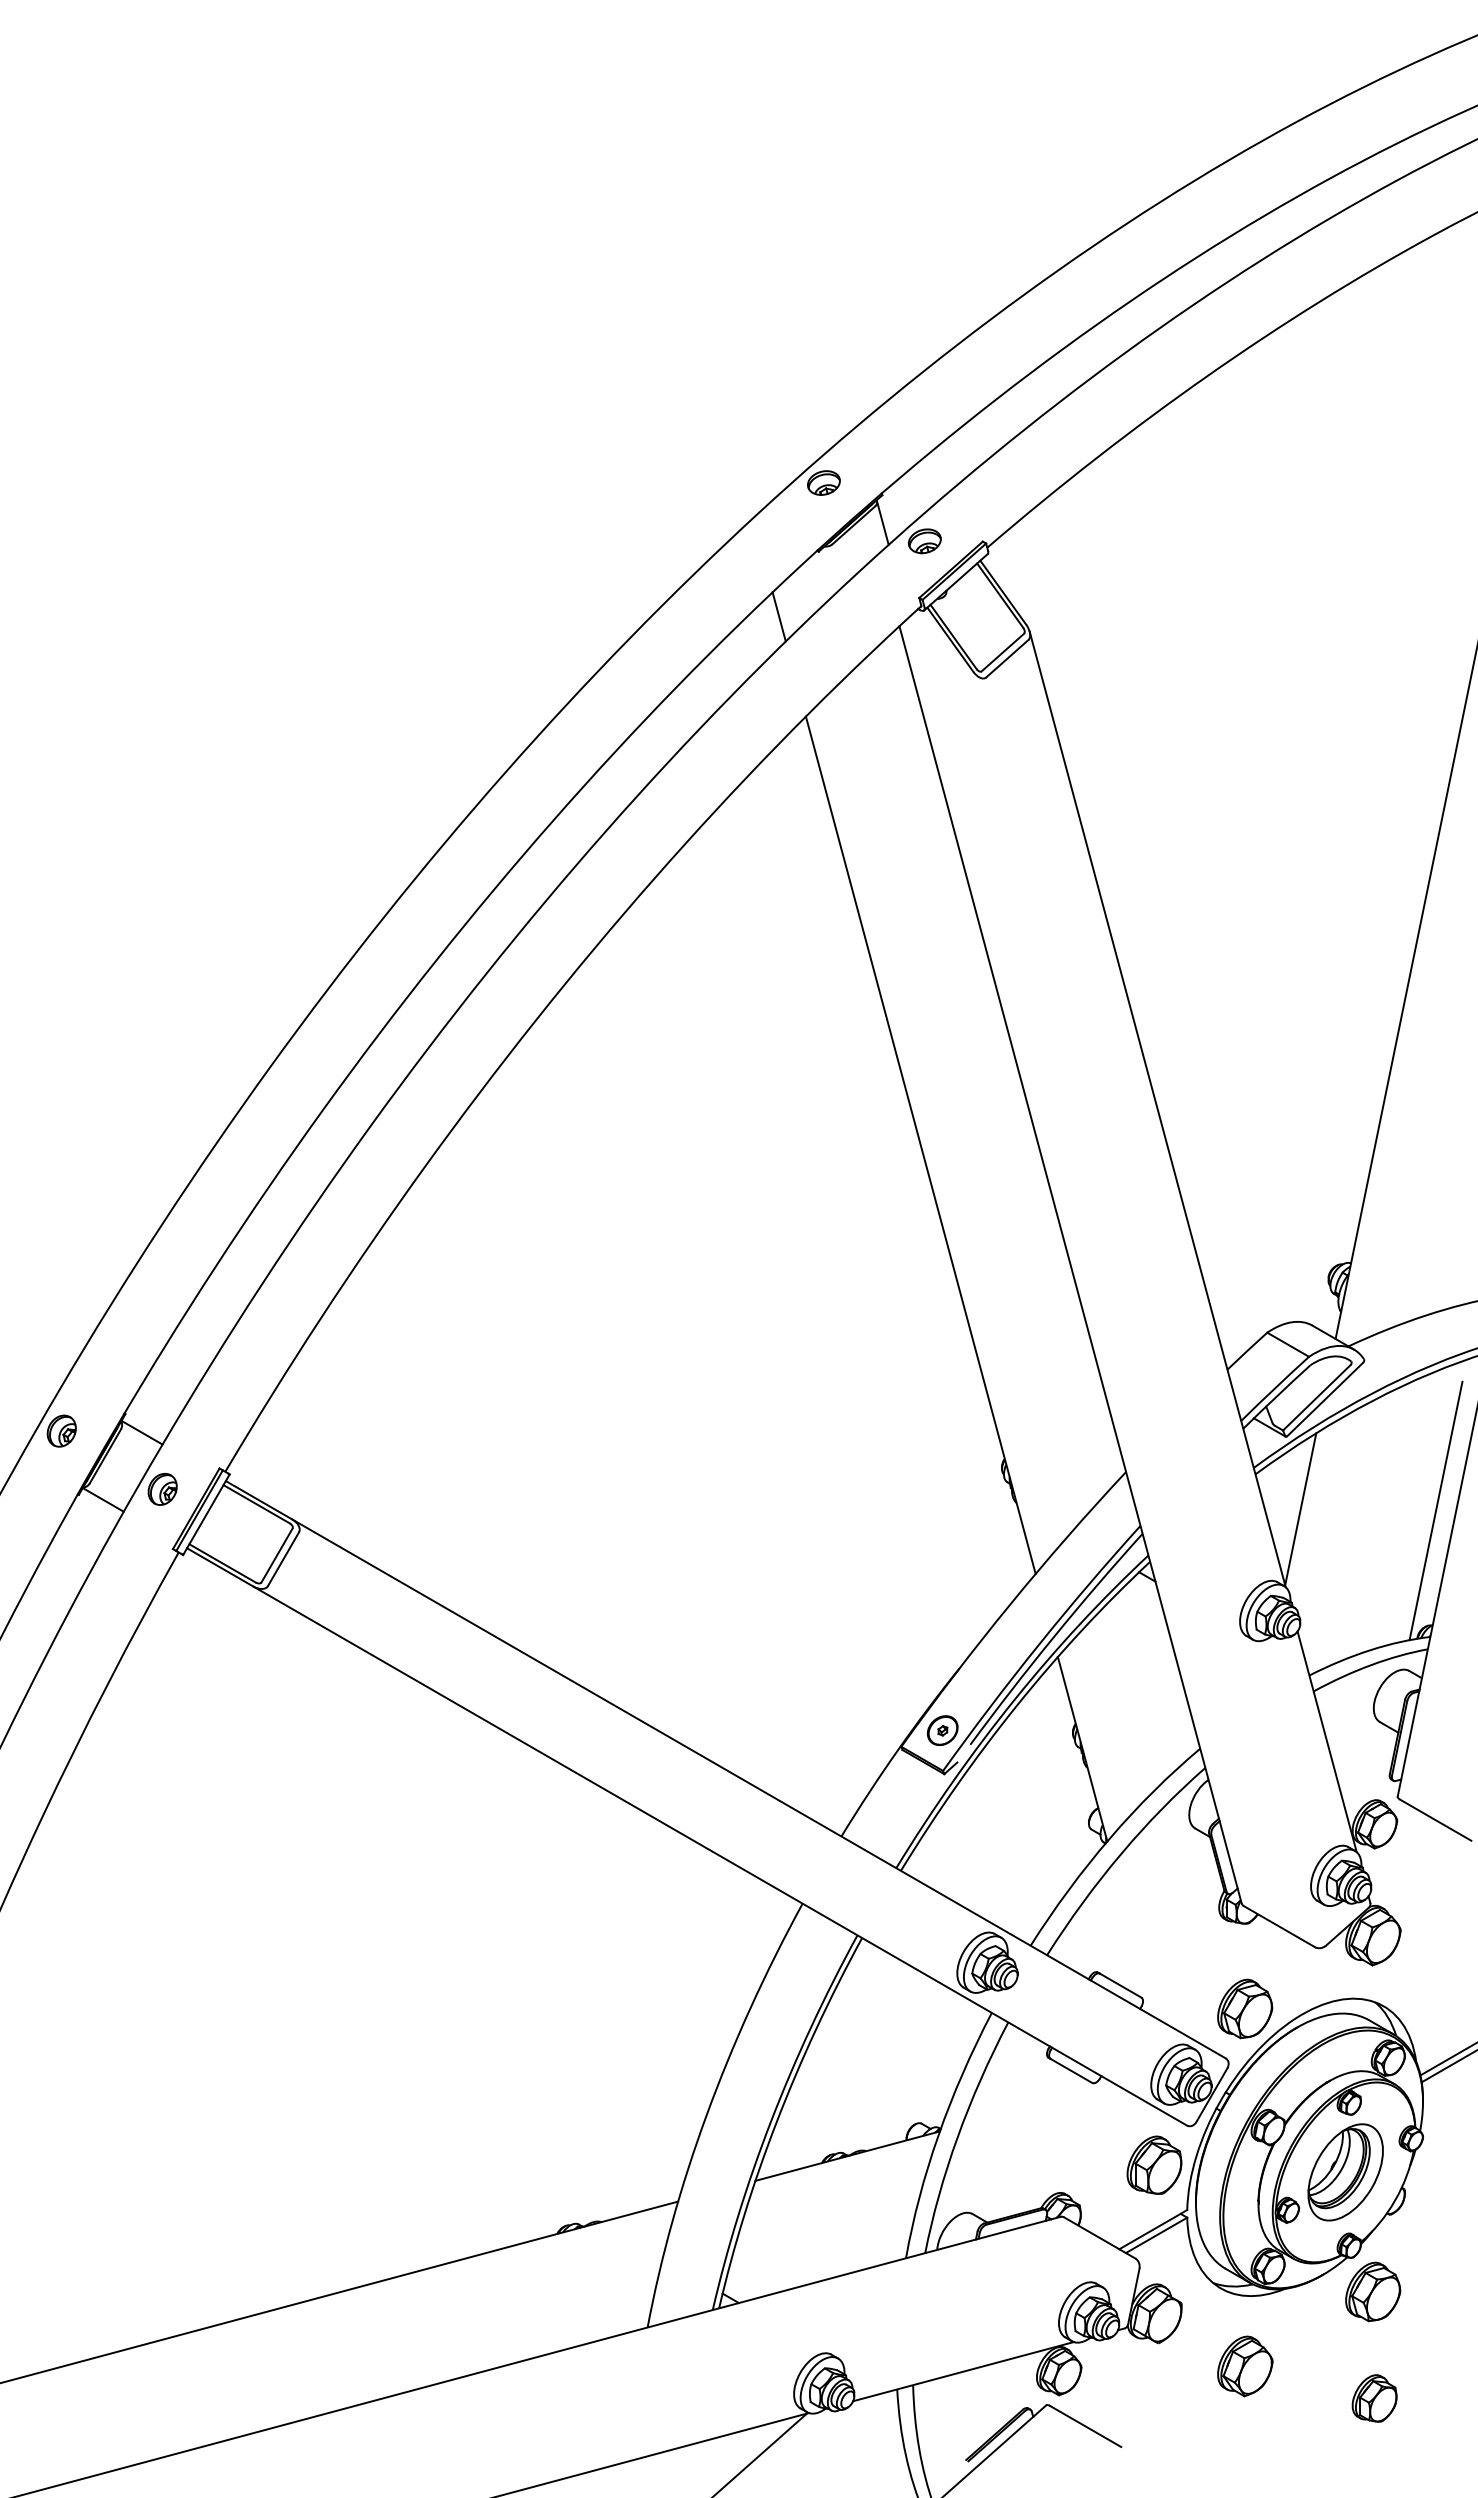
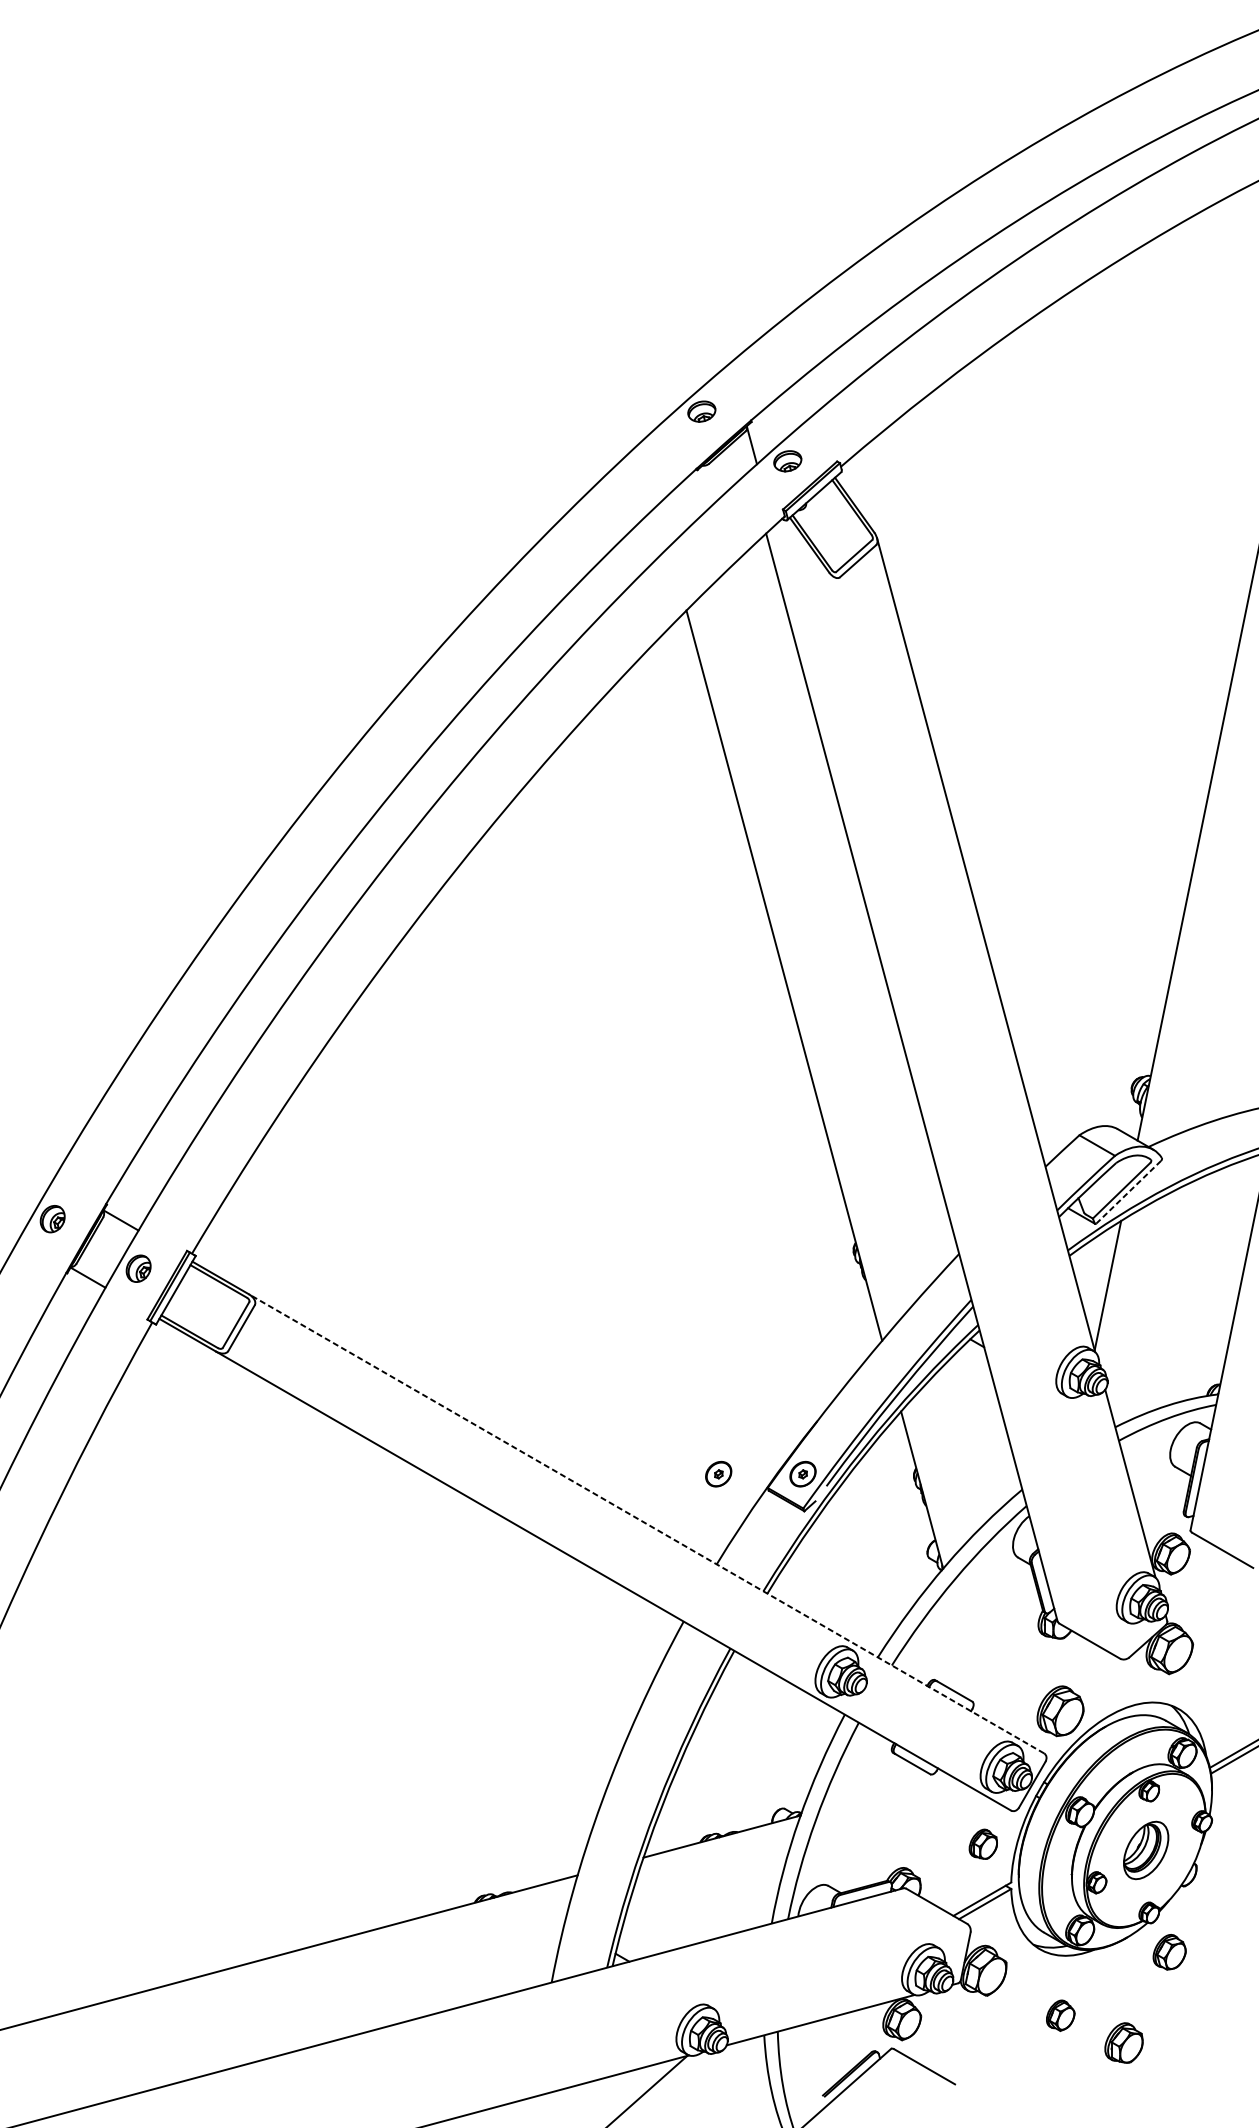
line: (778, 616) -> (663, 525), removed
line: (1325, 1399) -> (1129, 1192), solid -> dashed
line: (1435, 1510) -> (1222, 1286), removed
part: (843, 1730) -> (718, 1474), added
line: (758, 1788) -> (646, 1523), solid -> dashed
part: (1154, 2164) -> (983, 1843), size x0.6
part: (1345, 2172) -> (1146, 1850), size x0.7
part: (1373, 2291) -> (1169, 1951), size x0.7
part: (1245, 2366) -> (1060, 2015), size x0.6
part: (1374, 2398) -> (1123, 2043), moved

